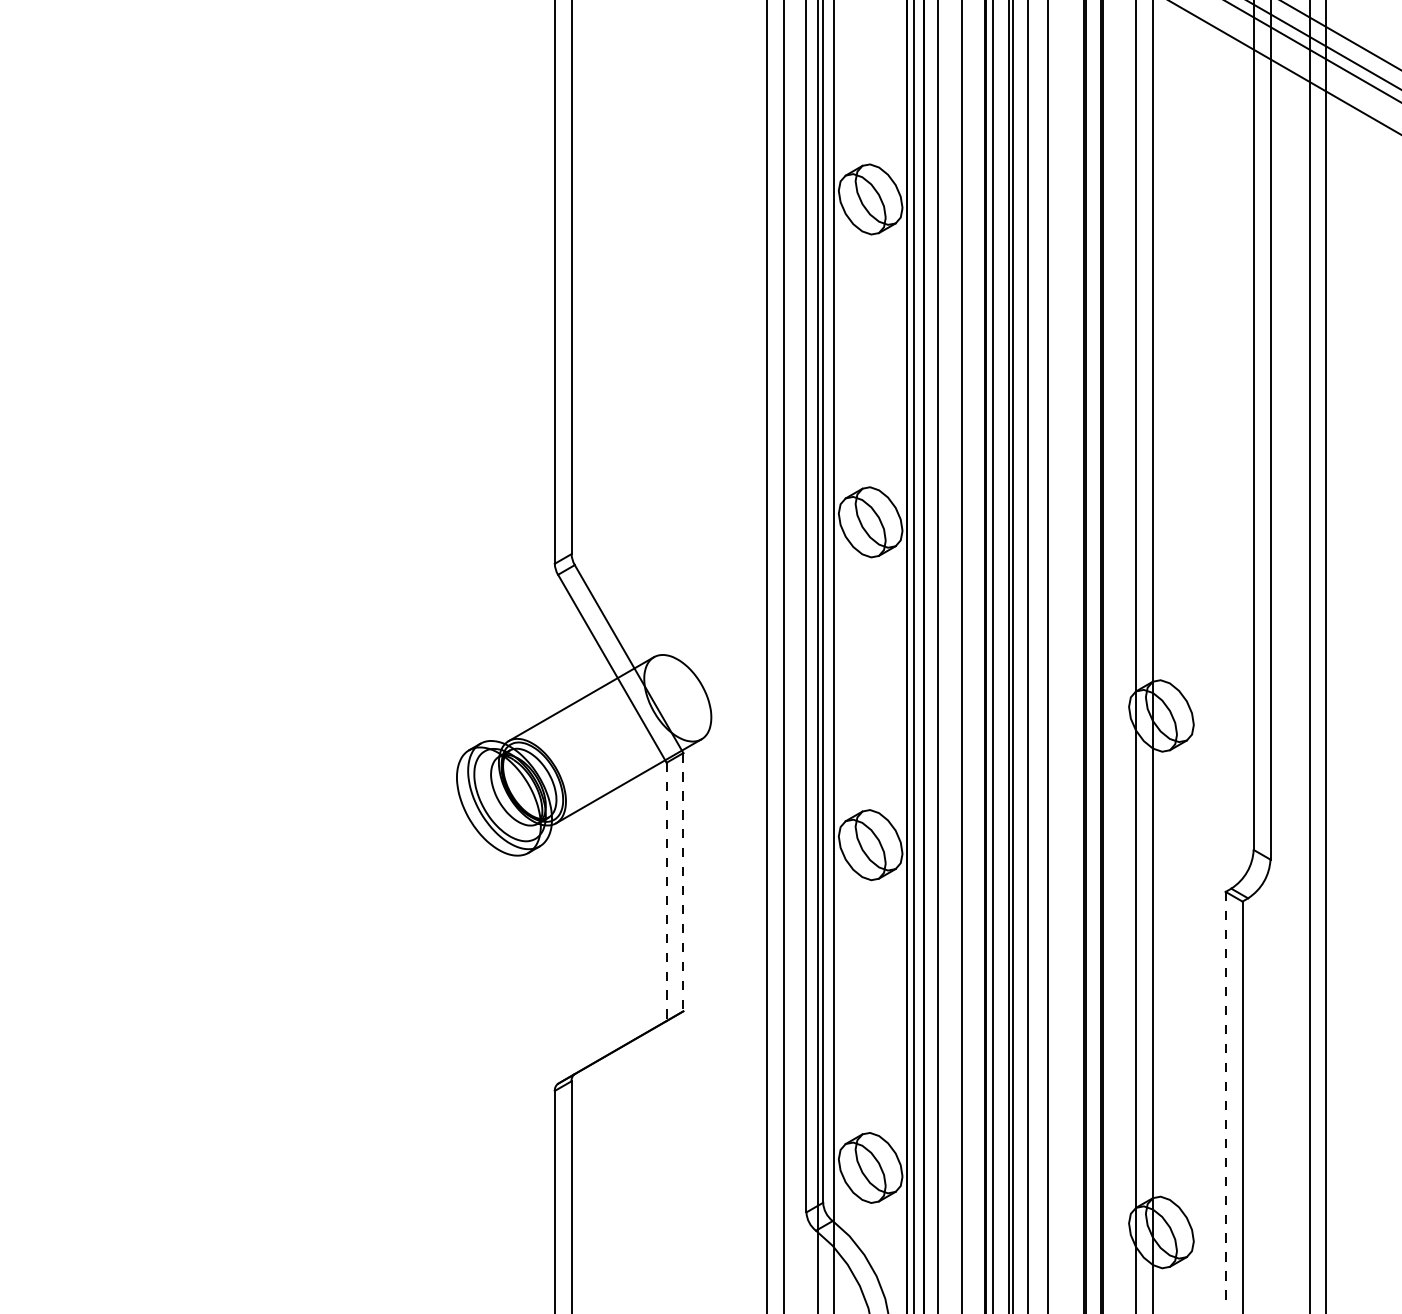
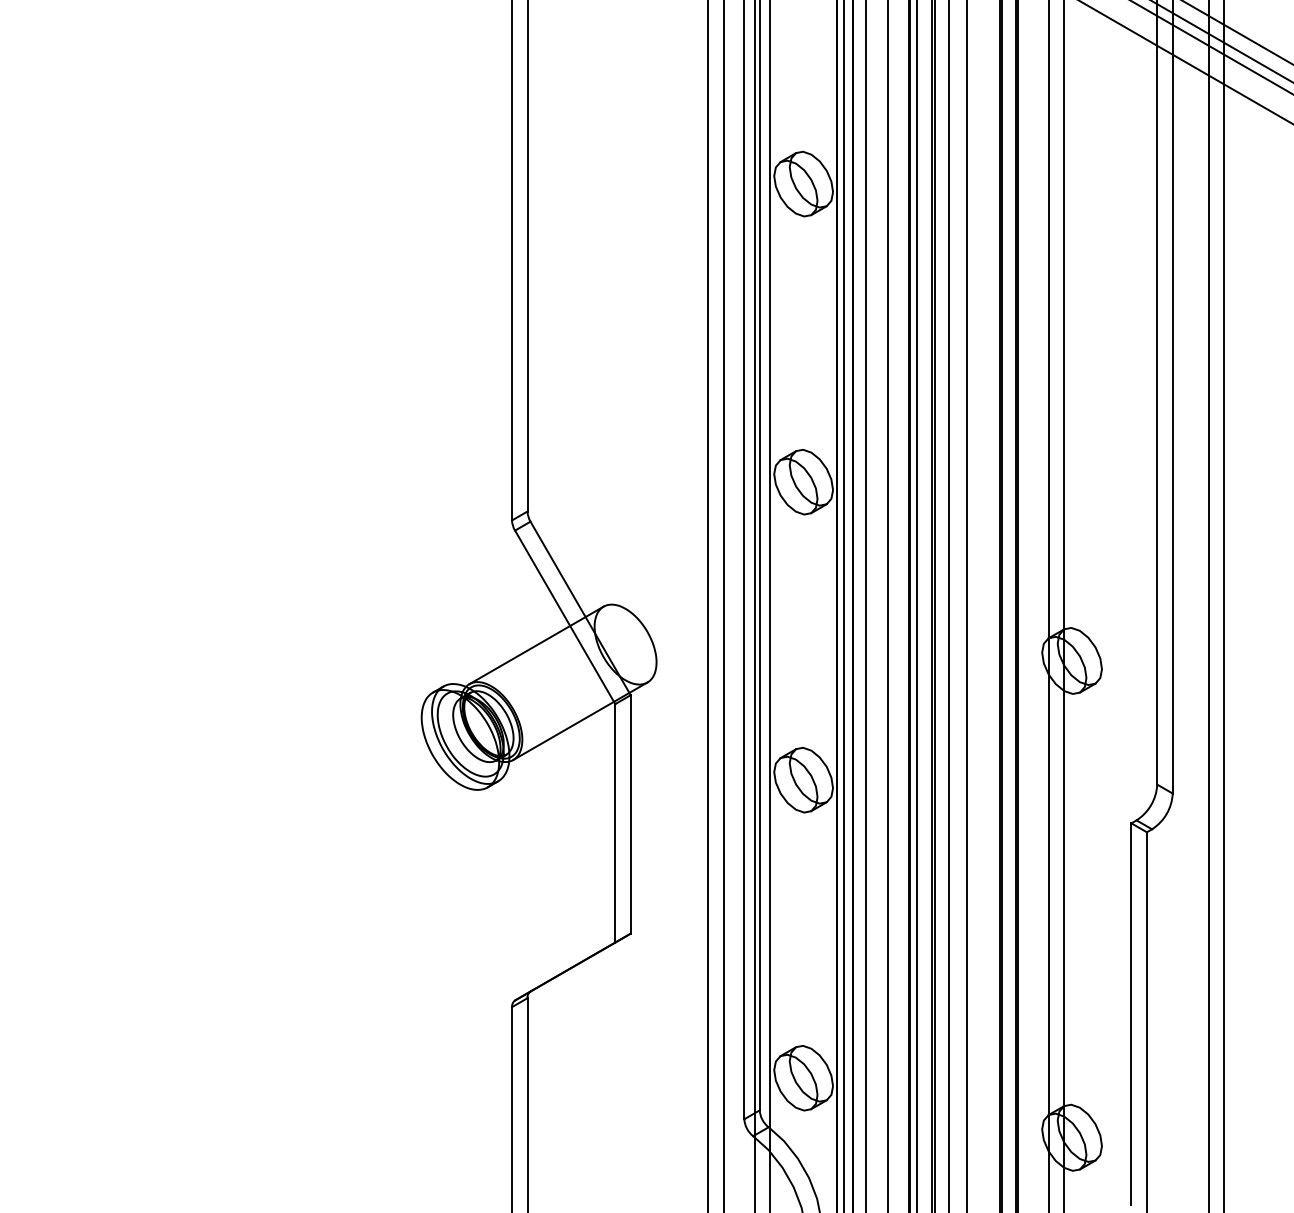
line: (683, 882) -> (630, 814), dashed -> solid
line: (666, 892) -> (615, 823), dashed -> solid
line: (1225, 1098) -> (1131, 1014), dashed -> solid

